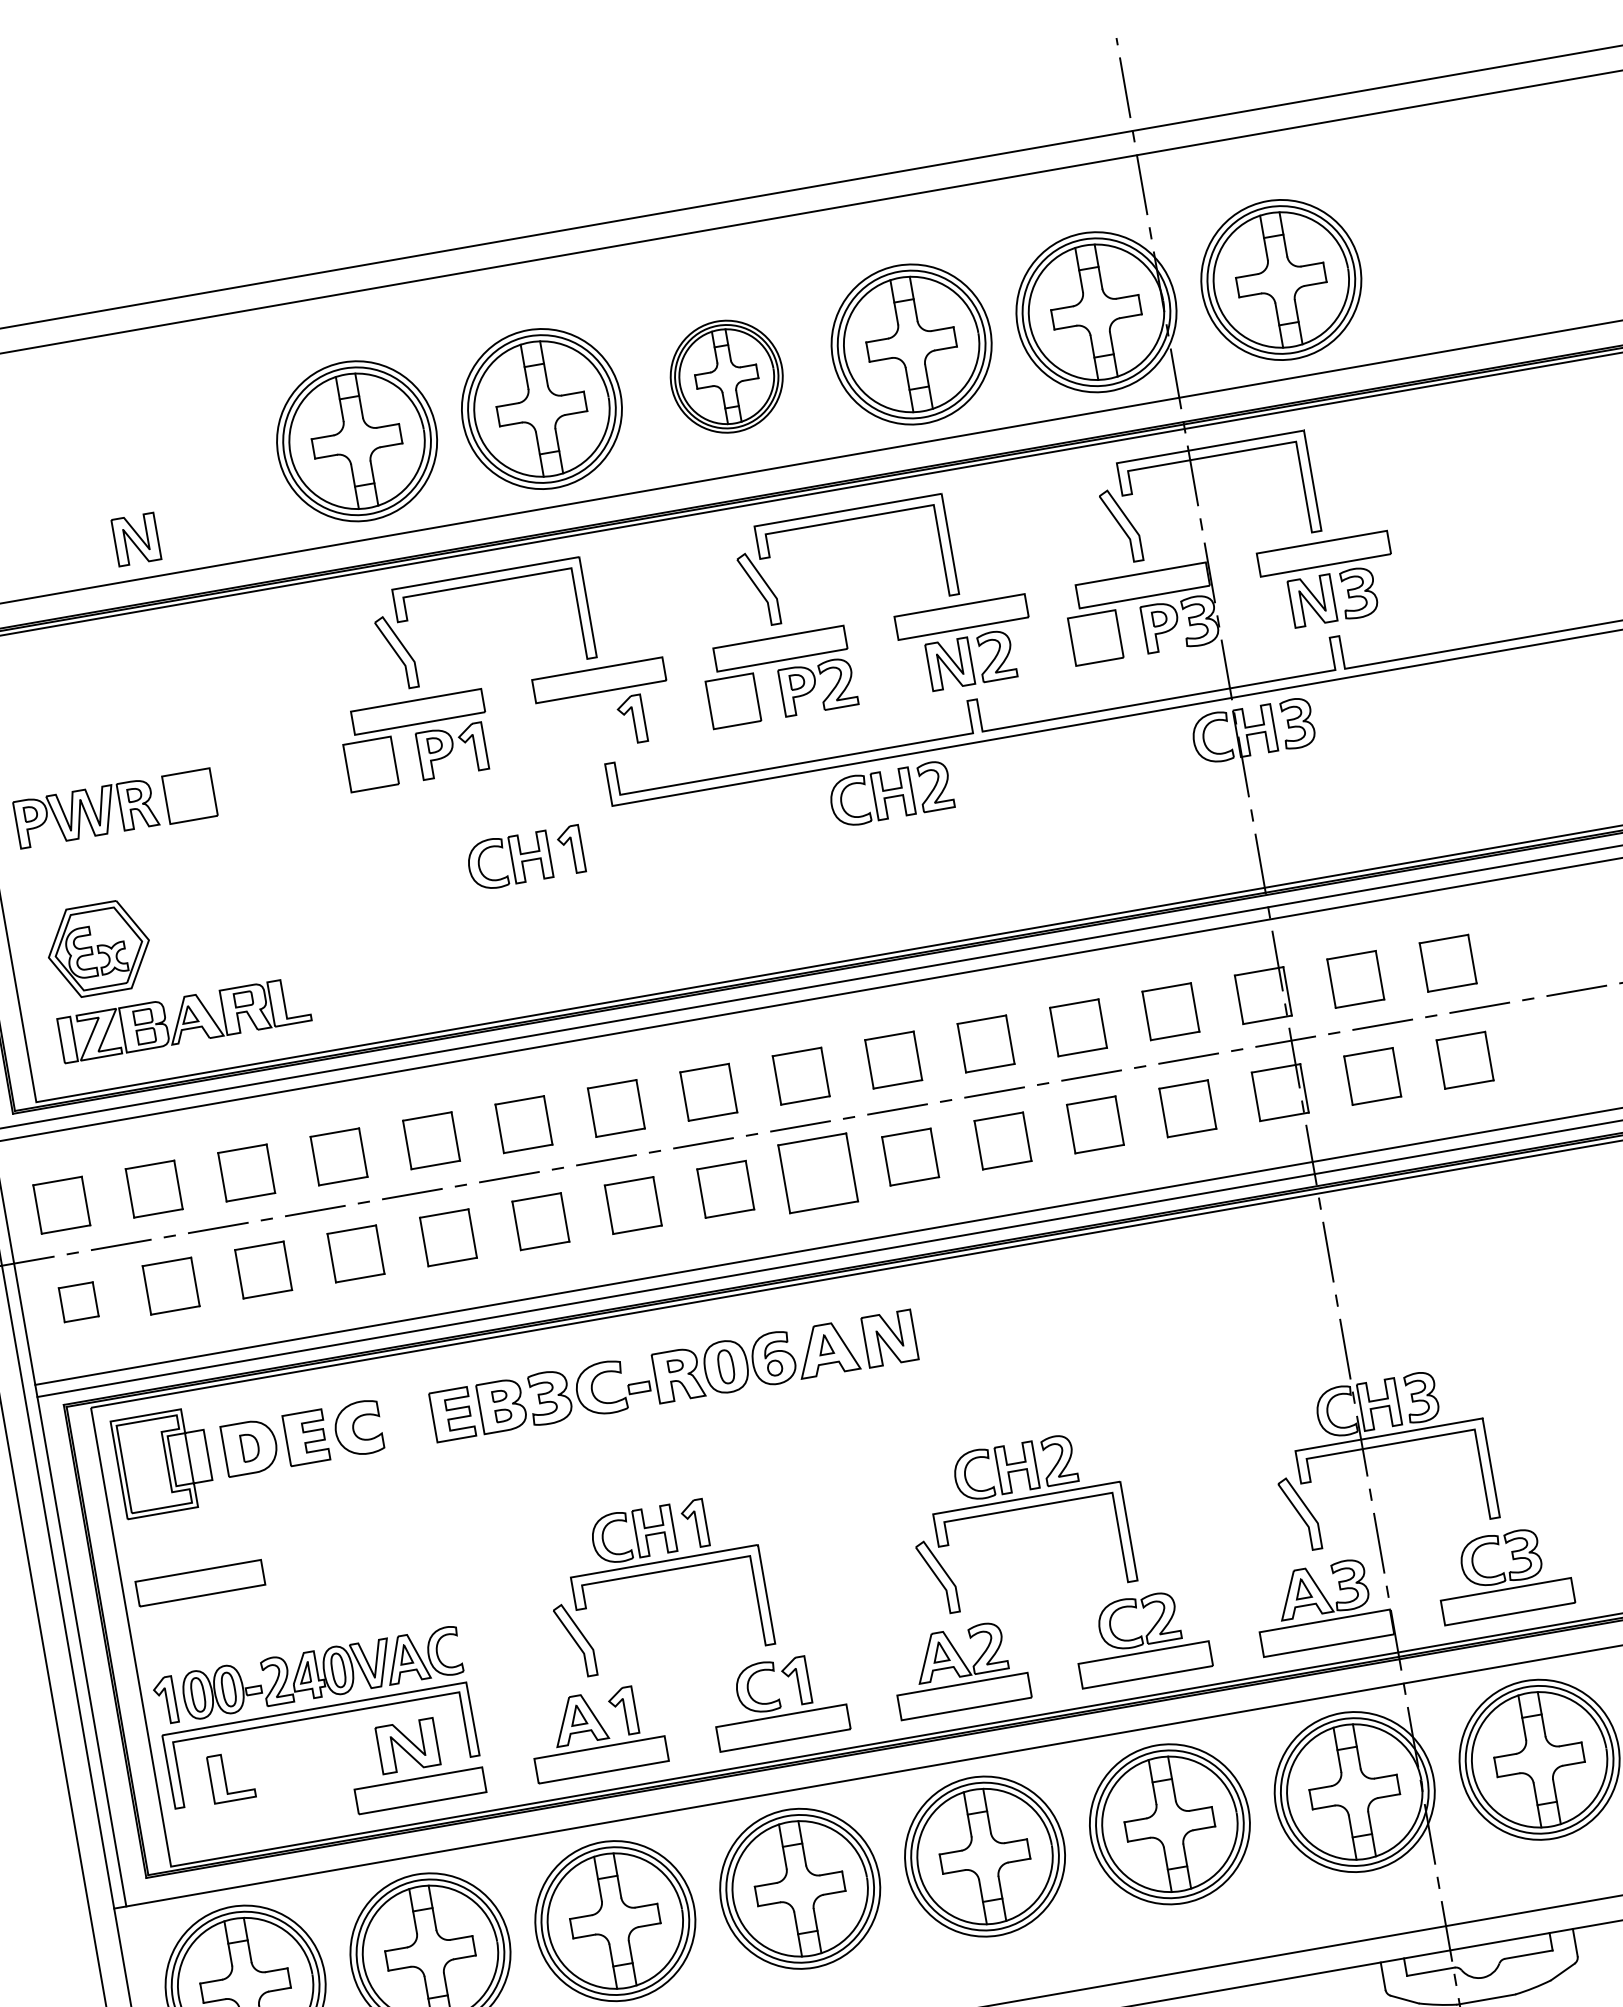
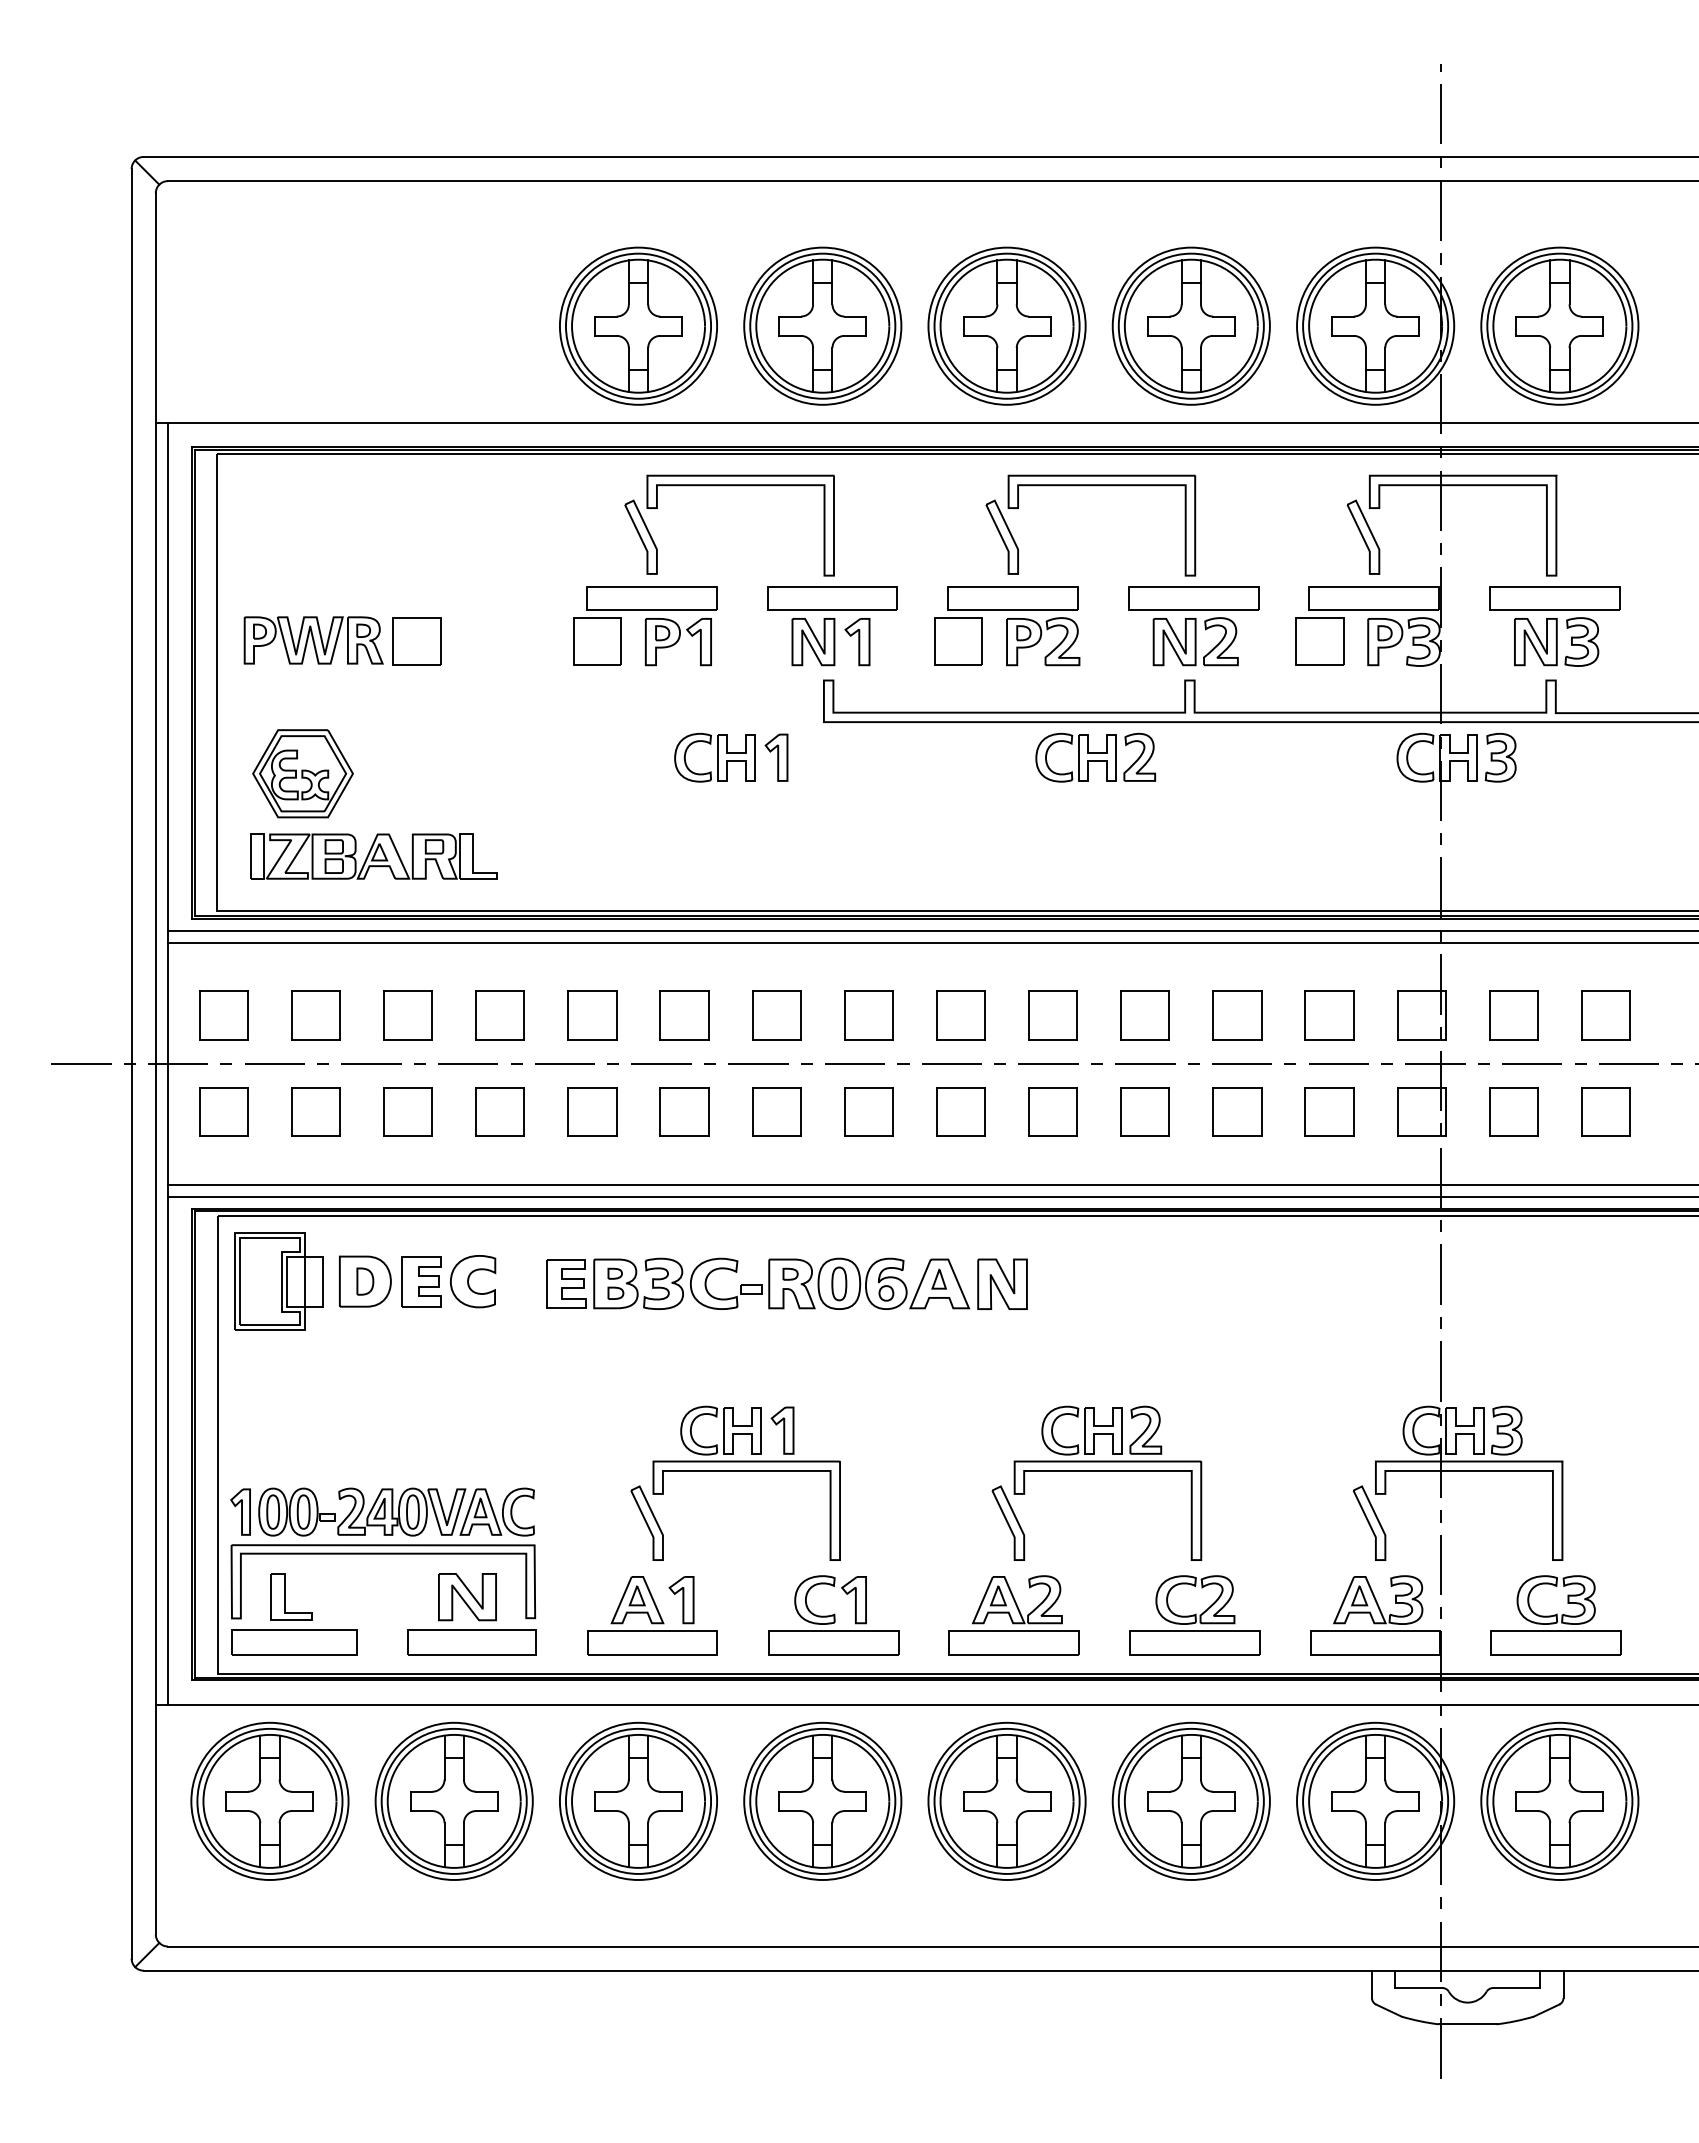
part: (726, 376) -> (1006, 325), size x1.43
part: (136, 540) -> (813, 642), moved
part: (817, 1172) -> (960, 1111), size x0.71
part: (78, 1301) -> (223, 1111), size x1.43
part: (200, 1583) -> (294, 1642), moved

